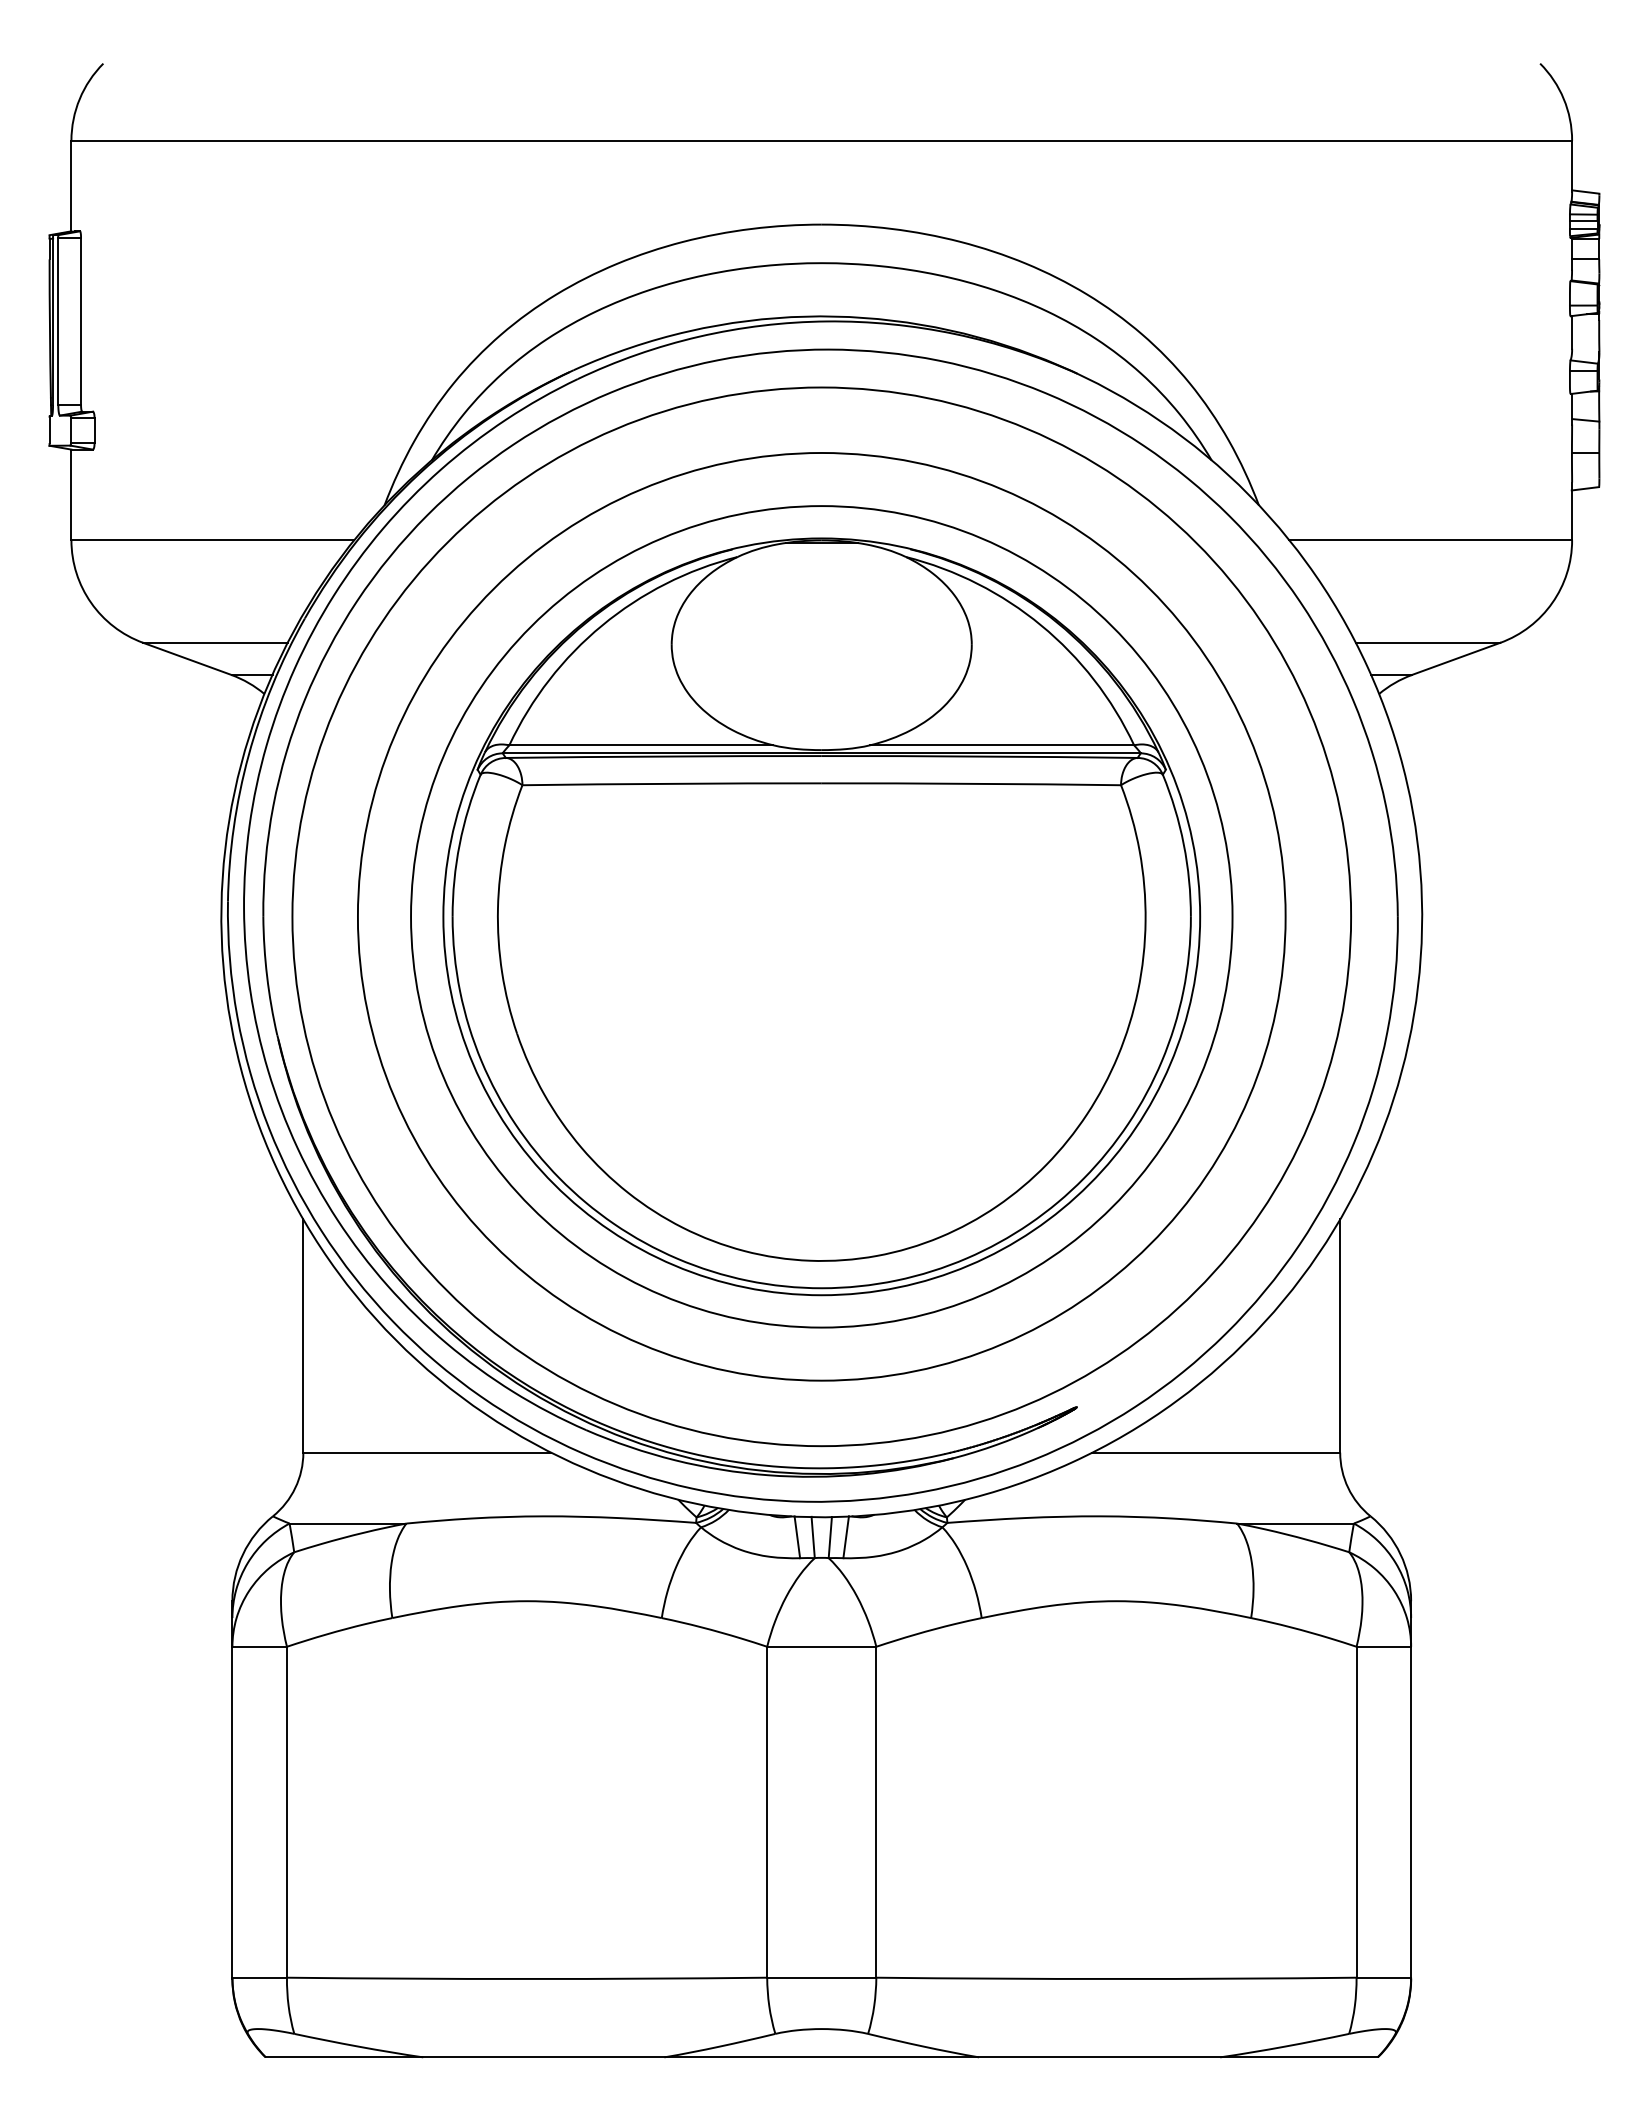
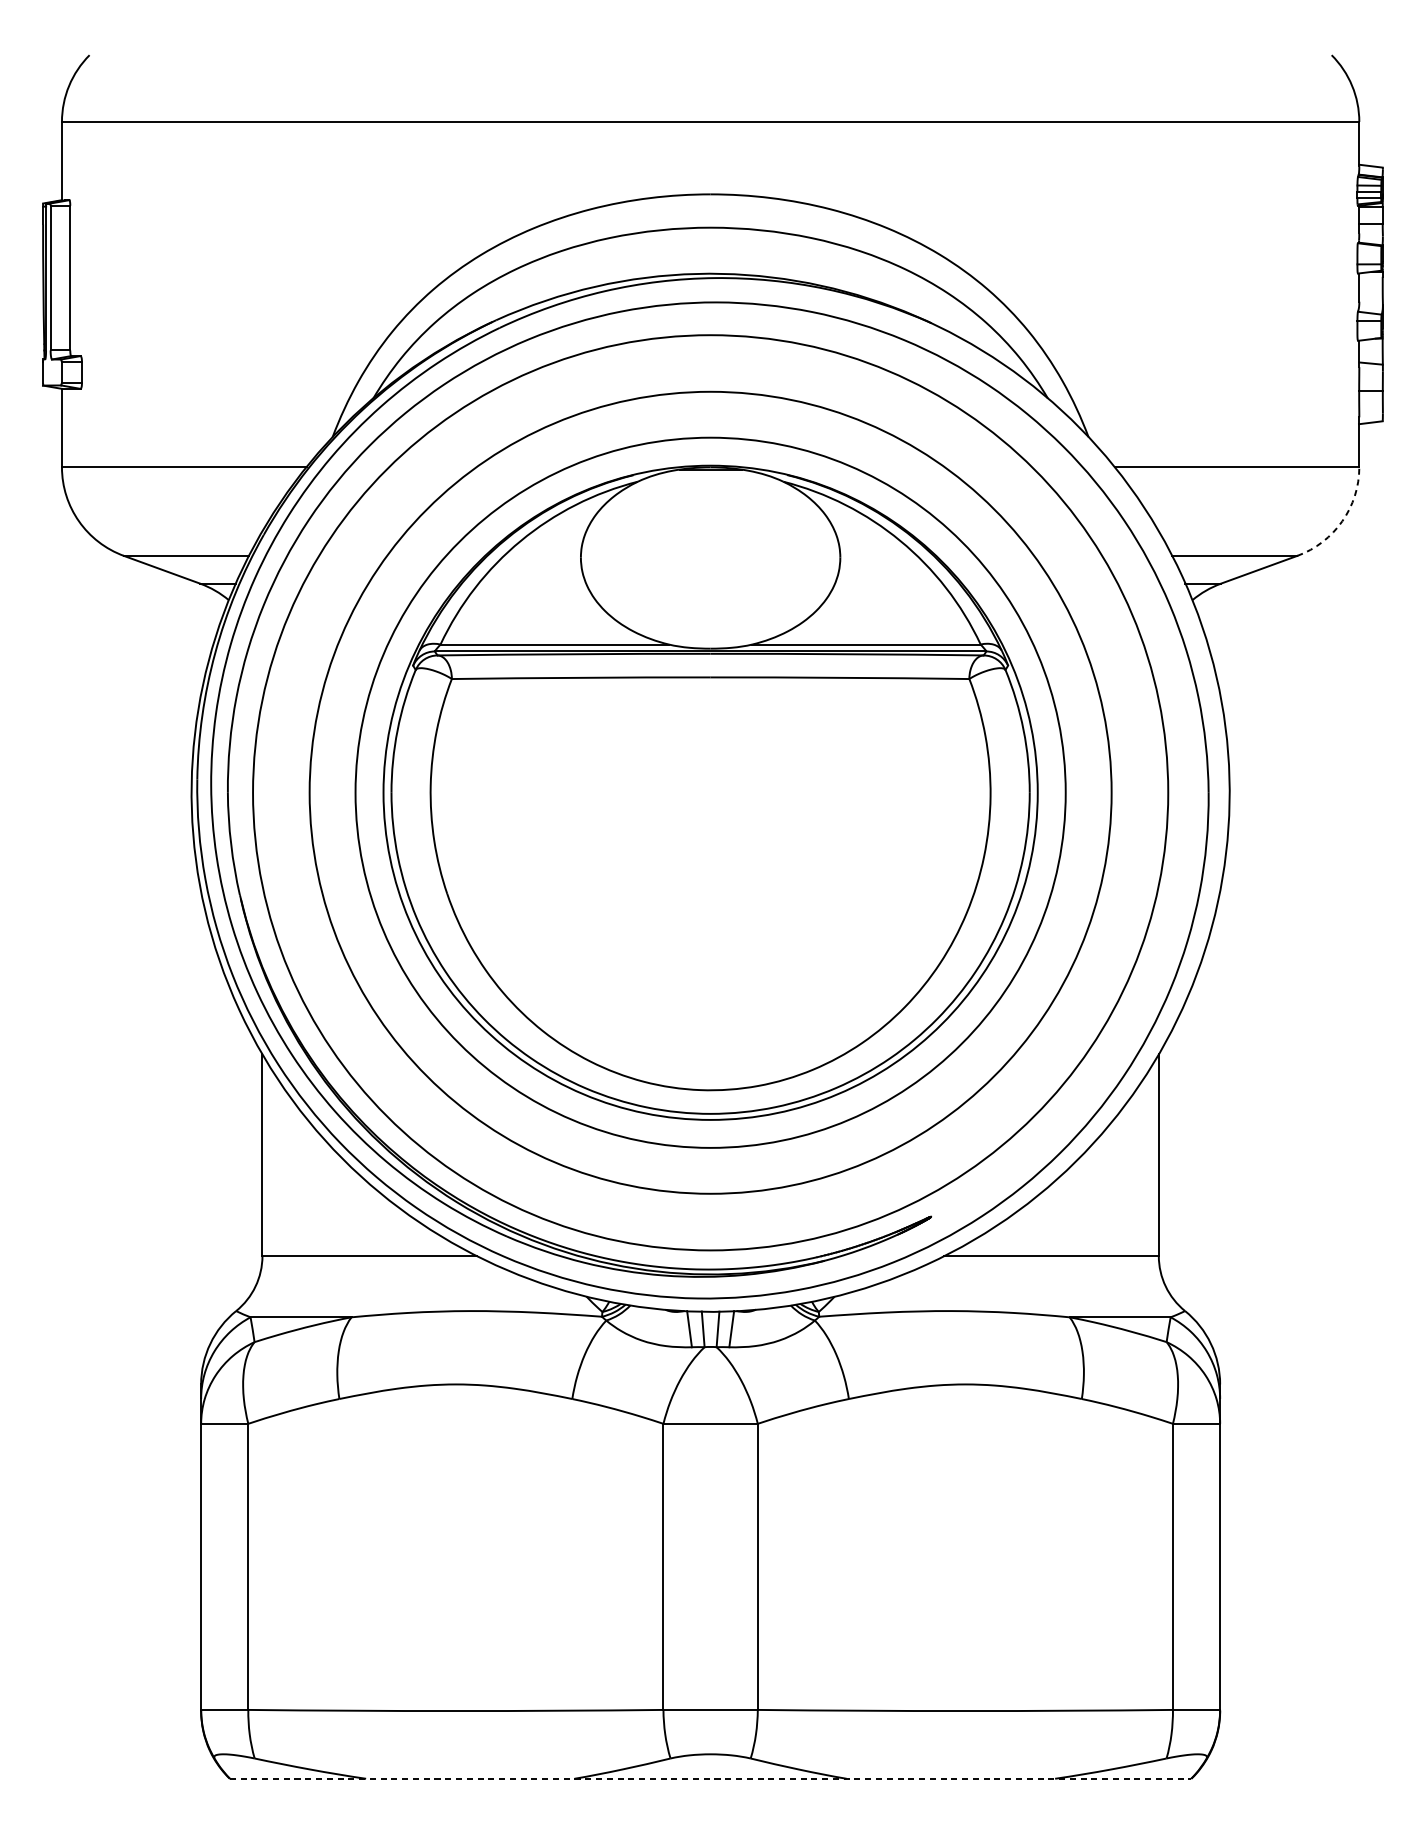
arc: (1552, 602) -> (1342, 521), solid -> dashed
line: (822, 2057) -> (711, 1778), solid -> dashed

